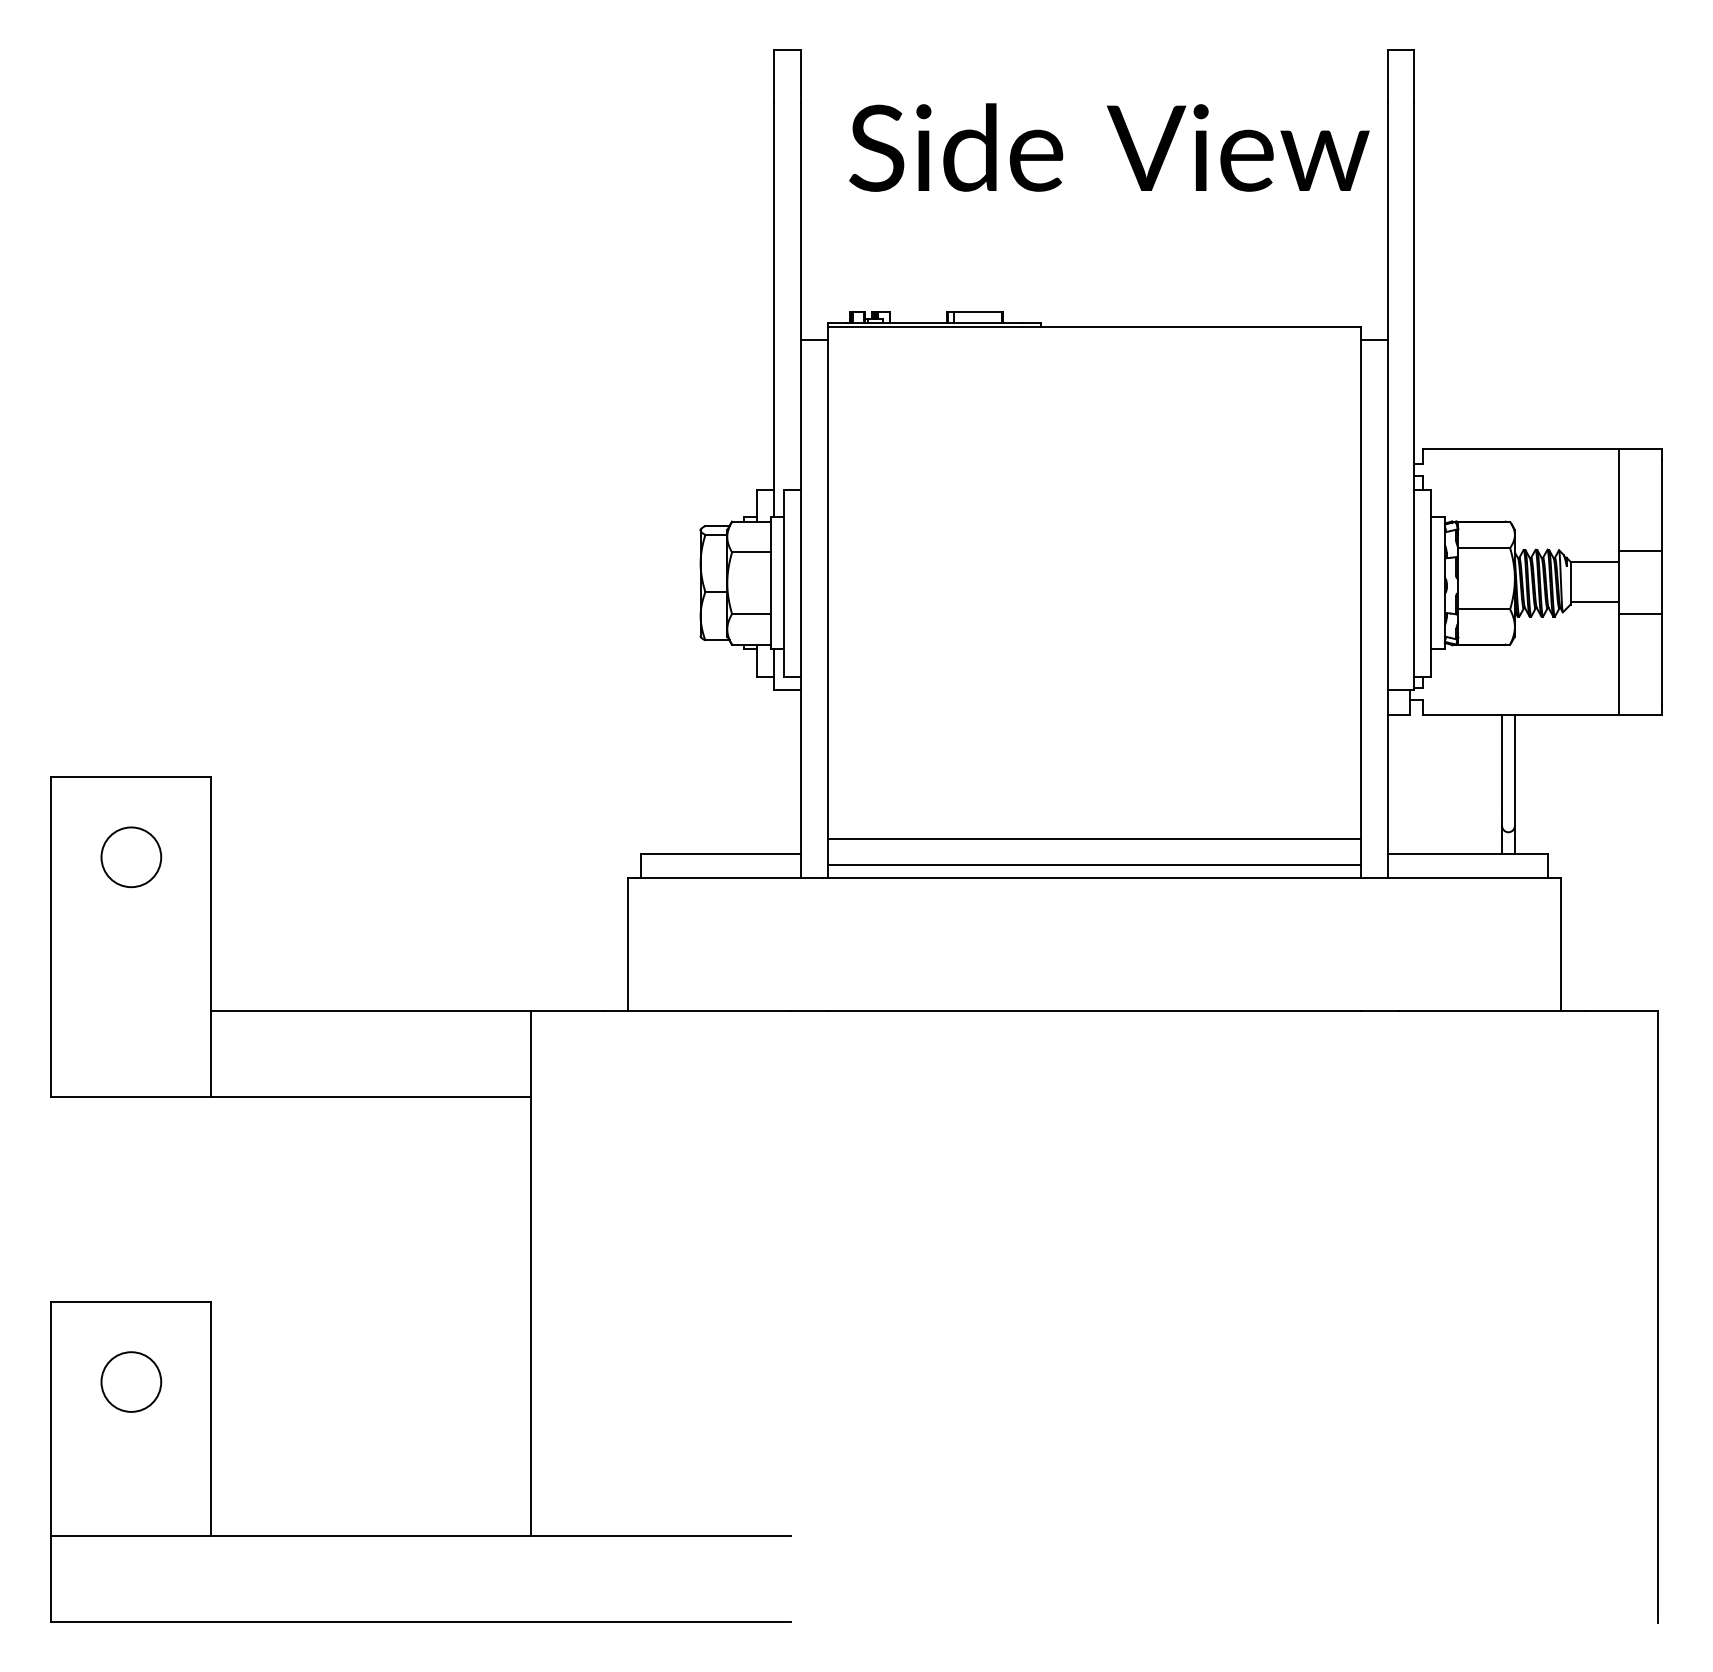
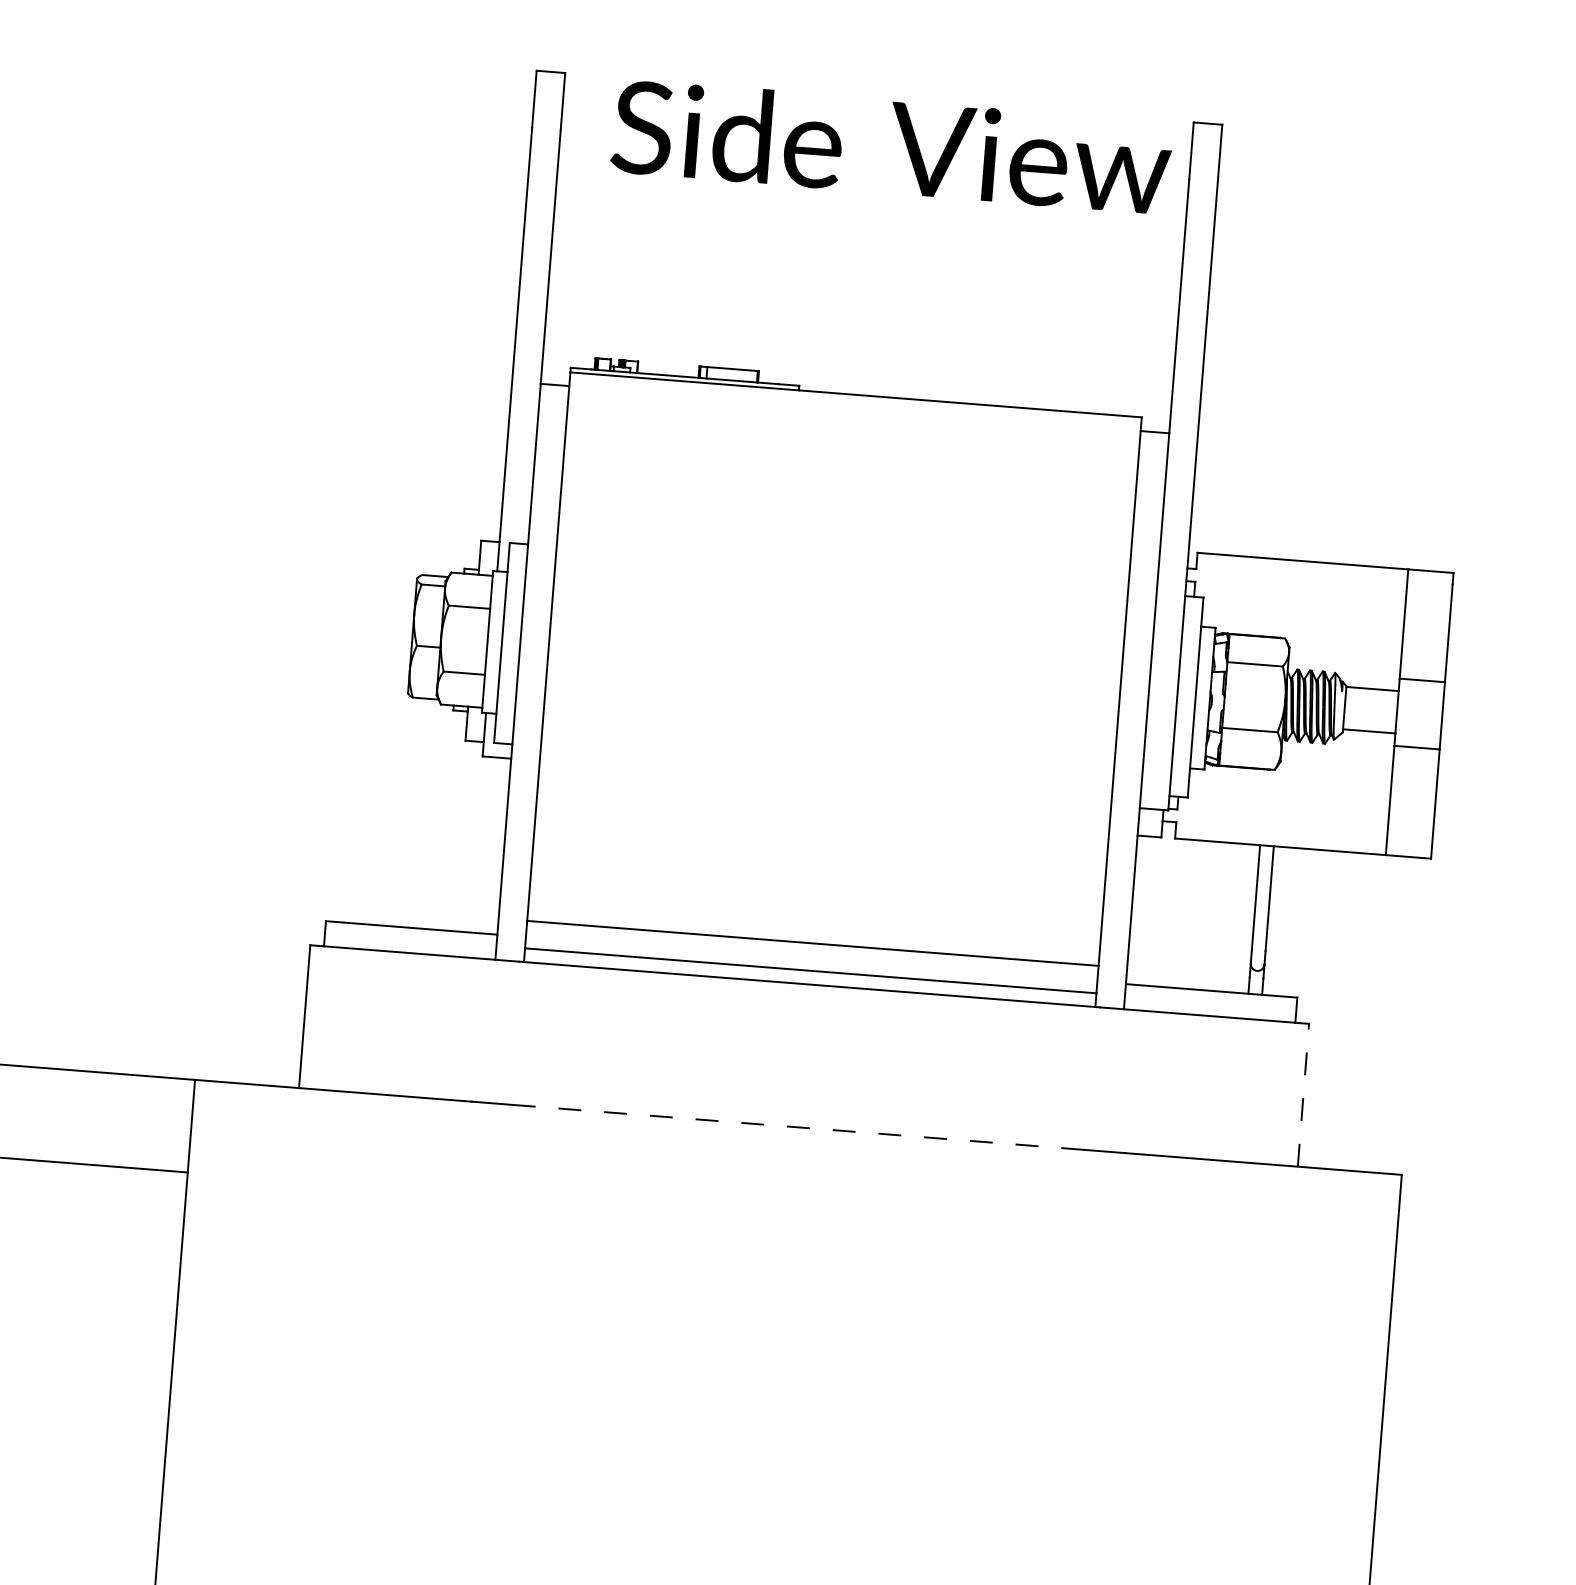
text: (1109, 147) -> (891, 146), moved
line: (1560, 944) -> (1303, 1095), solid -> dashed
line: (1094, 1010) -> (798, 1126), solid -> dashed

